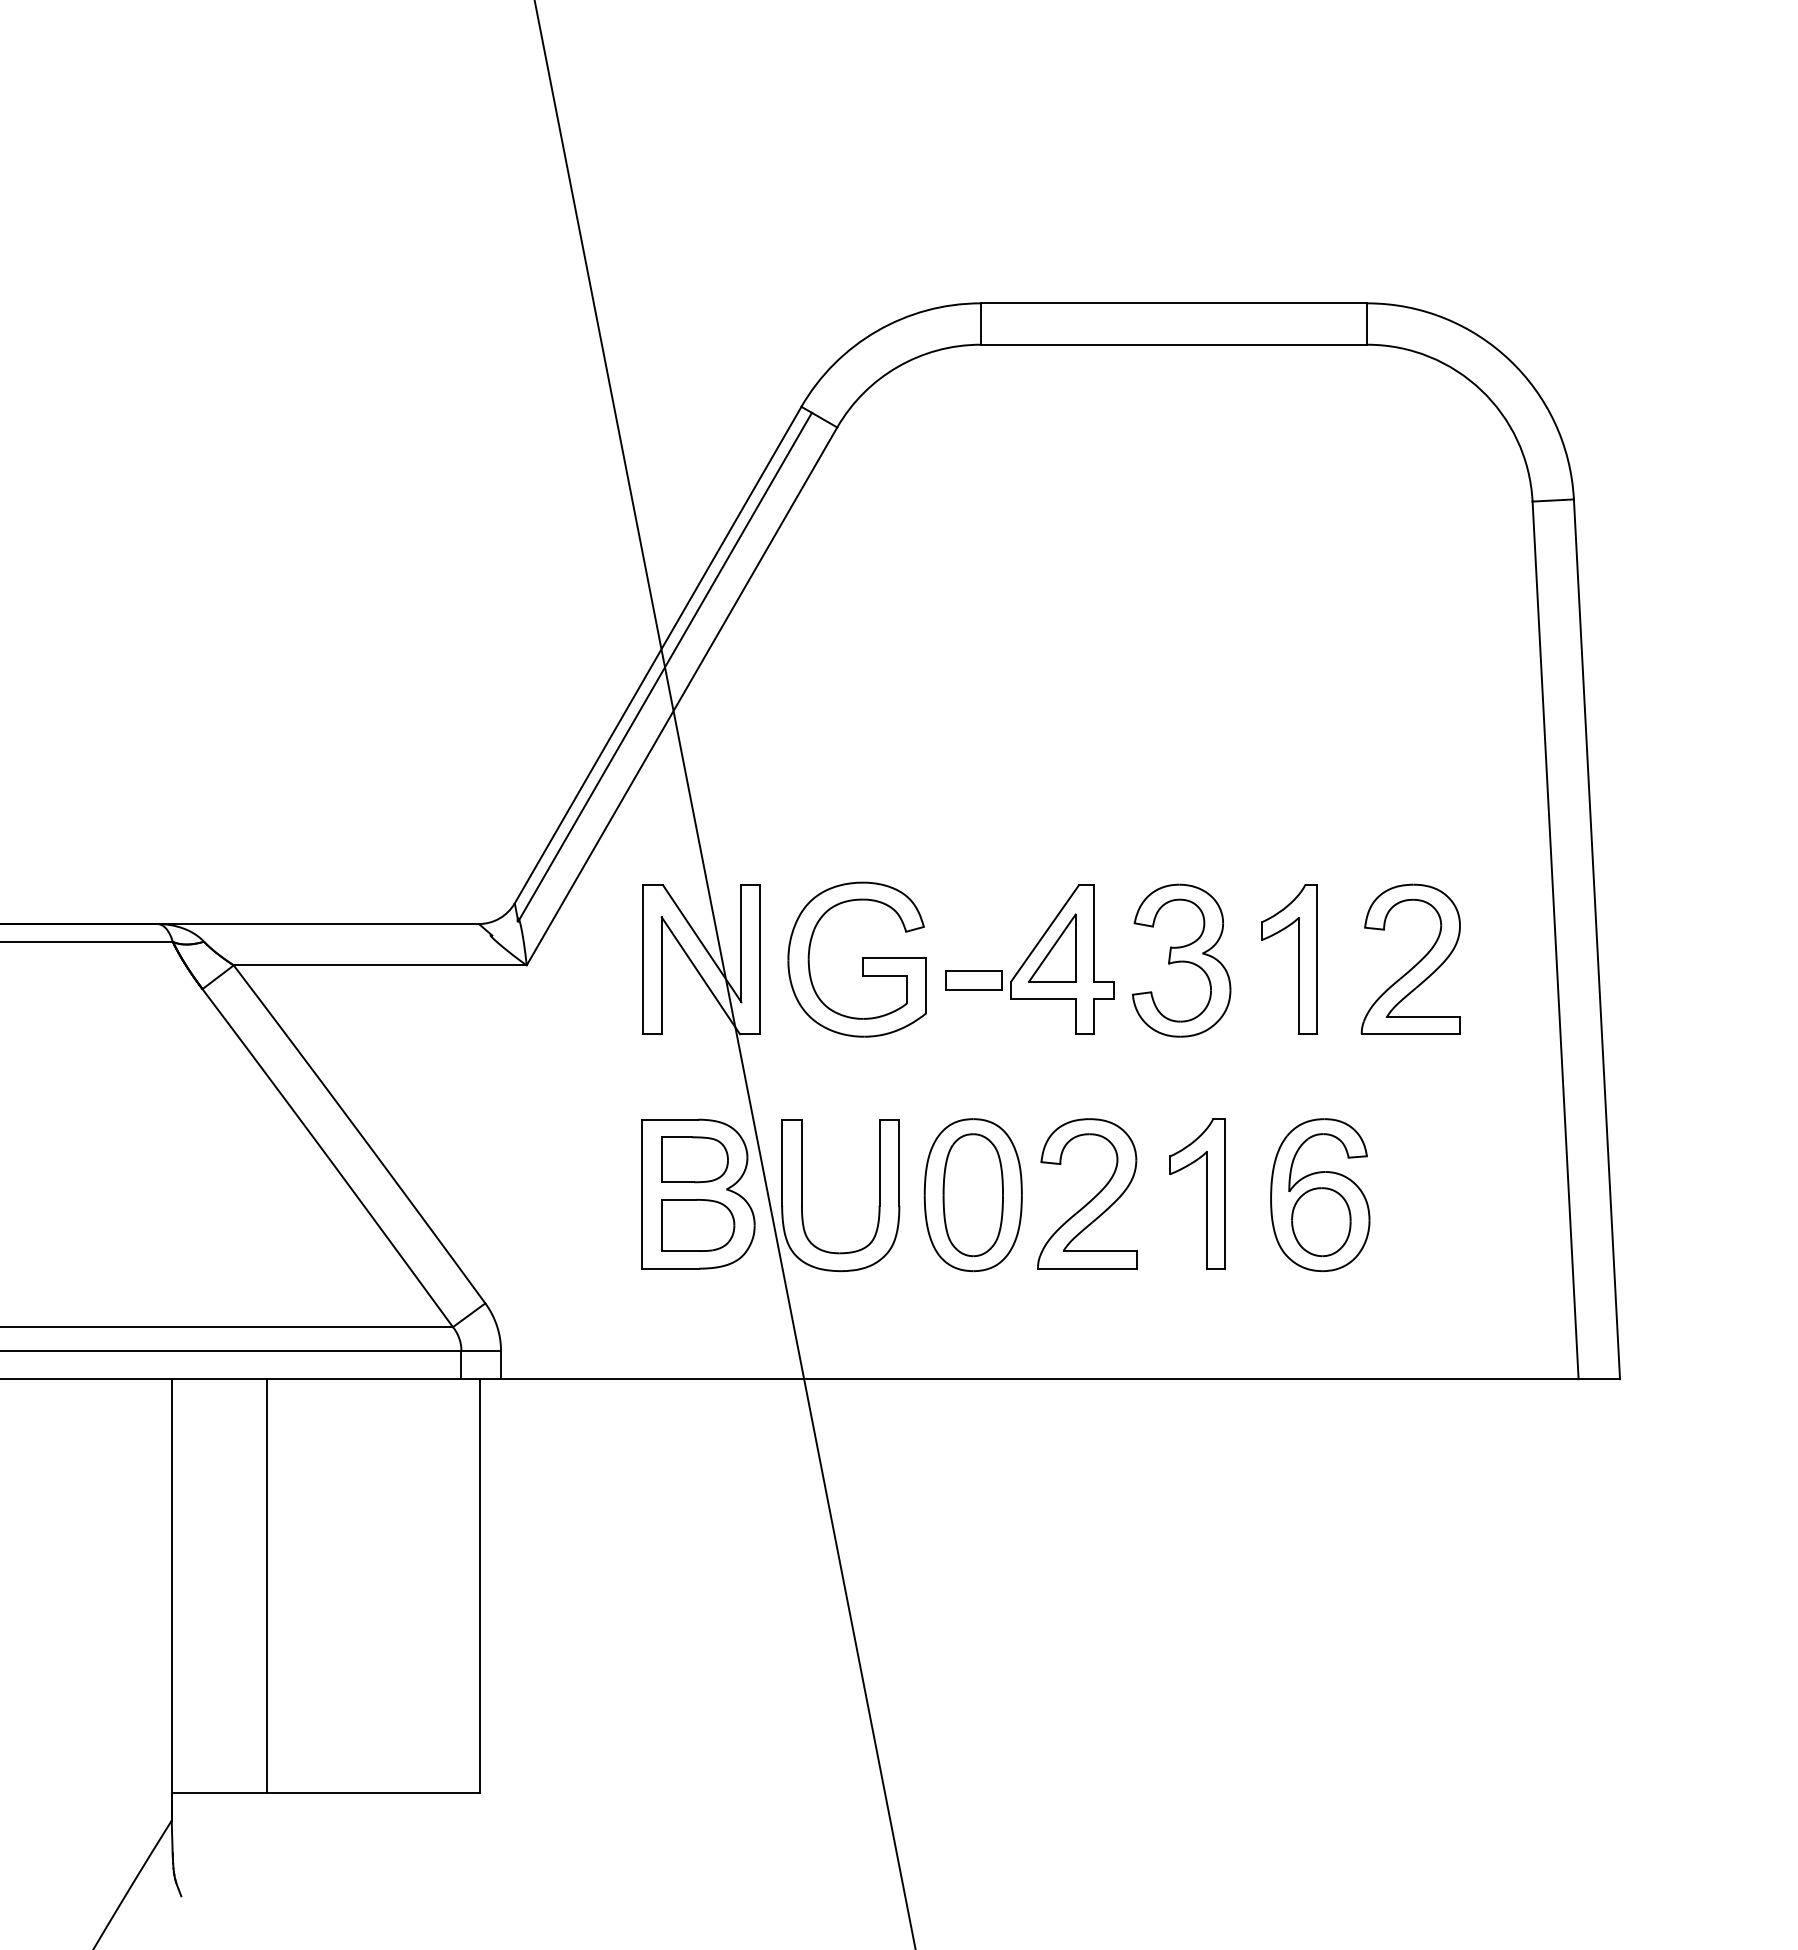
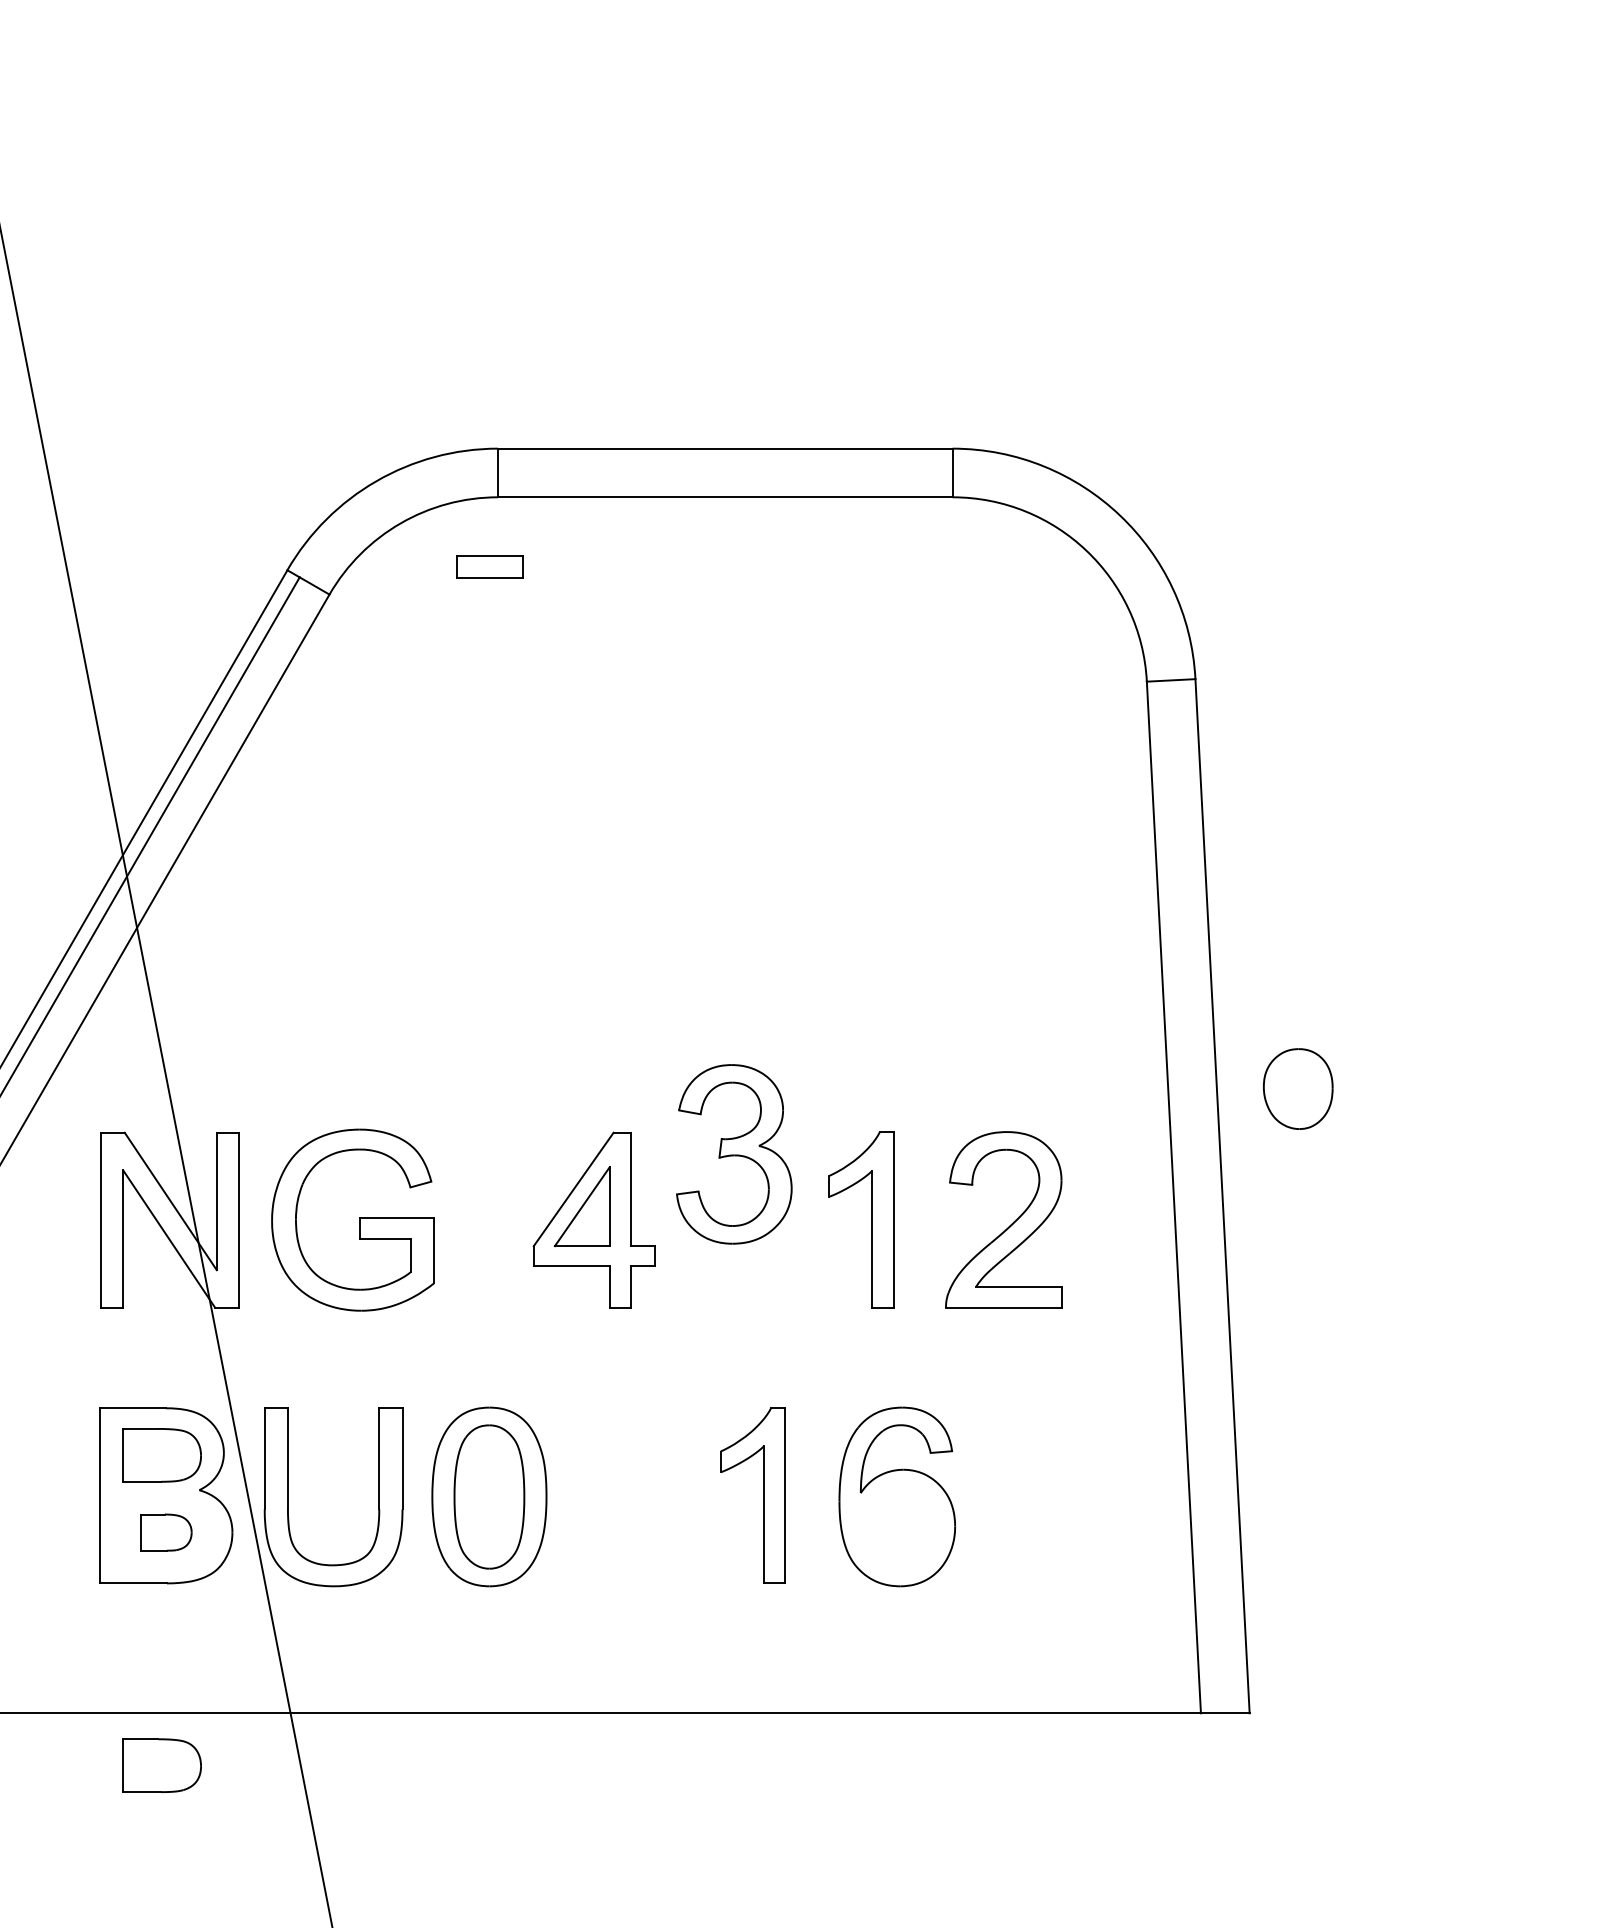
part: (1181, 960) -> (734, 1154), moved
part: (973, 980) -> (489, 567), moved
part: (1092, 1198) -> (629, 1500), removed
part: (1321, 1222) -> (1298, 1089), moved
part: (698, 1225) -> (166, 1532), size x0.6
part: (694, 1423) -> (161, 1765), added

